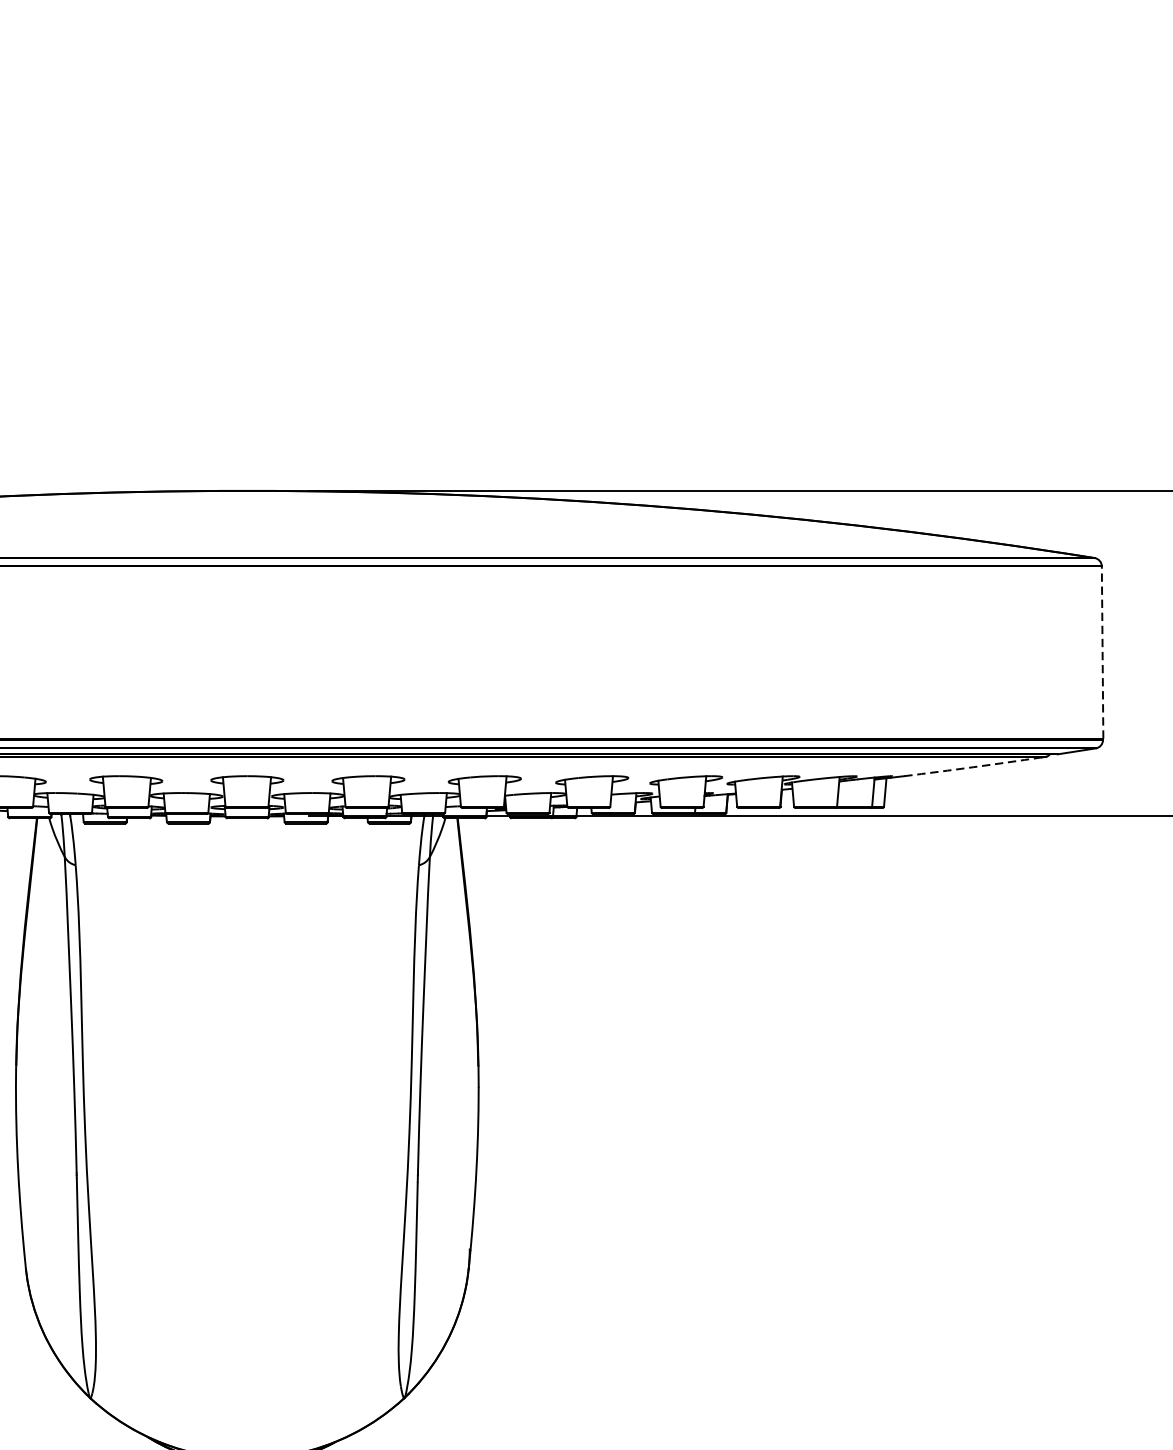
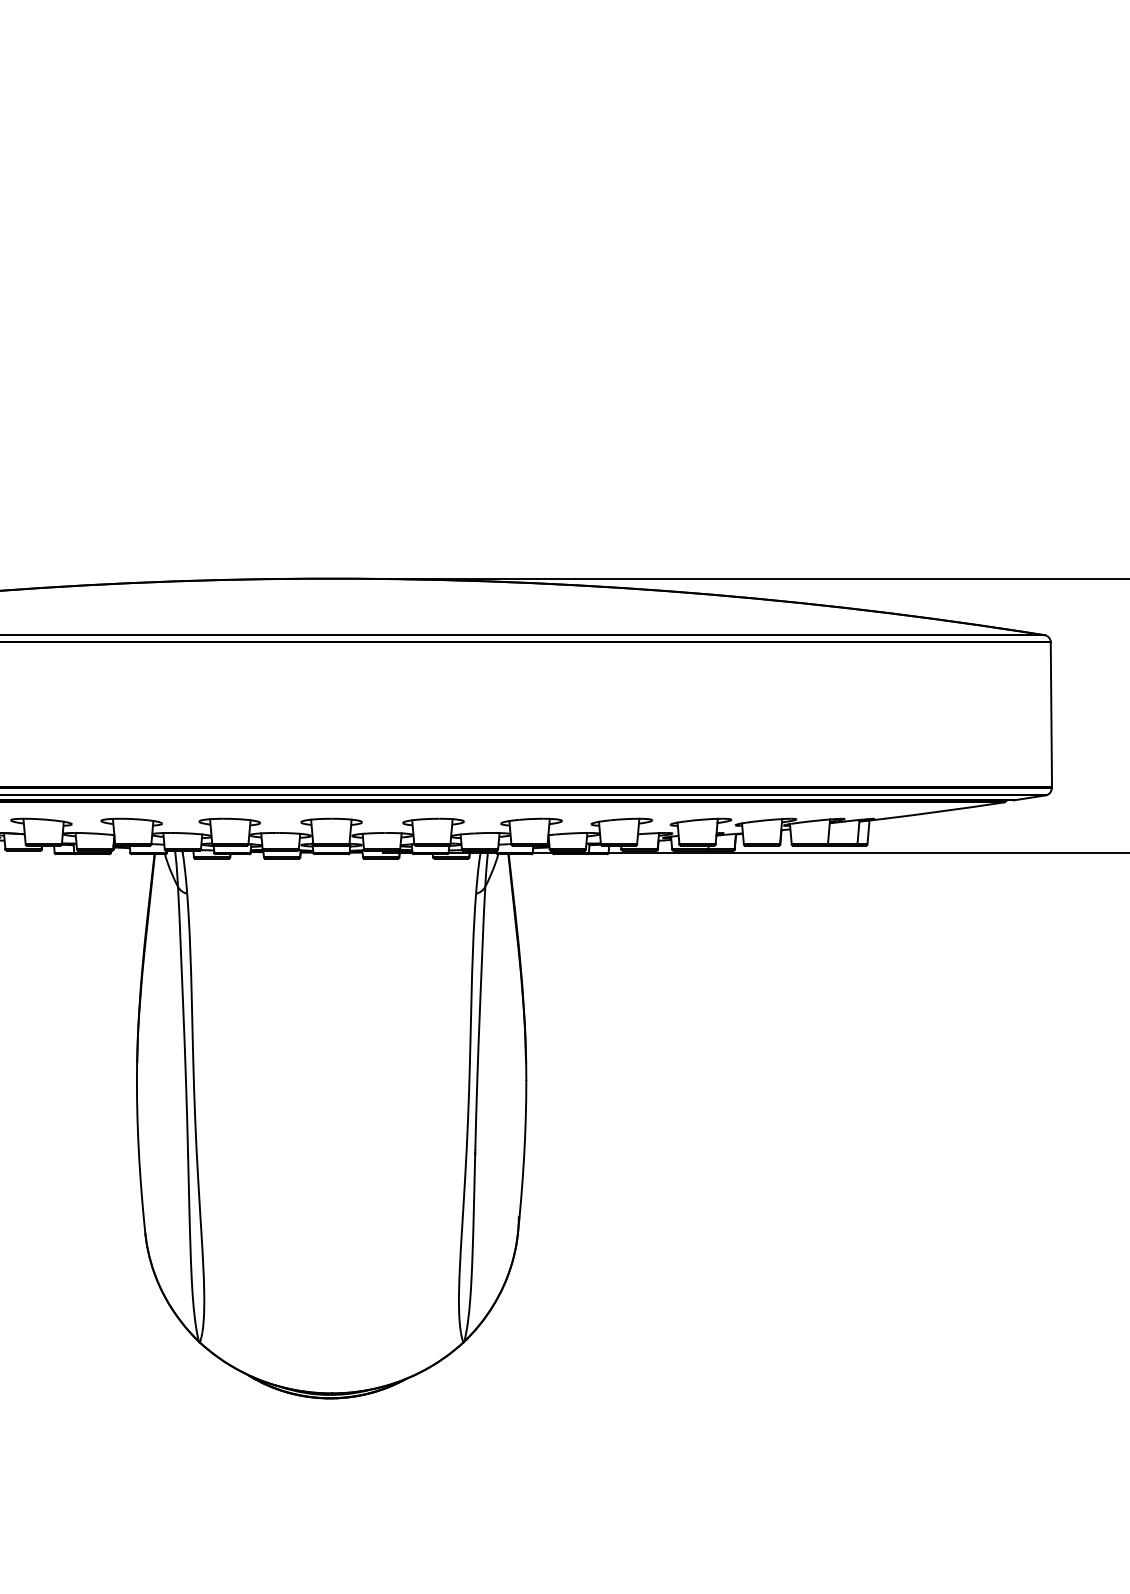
line: (1102, 652) -> (1051, 714), dashed -> solid
arc: (973, 767) -> (942, 811), dashed -> solid

